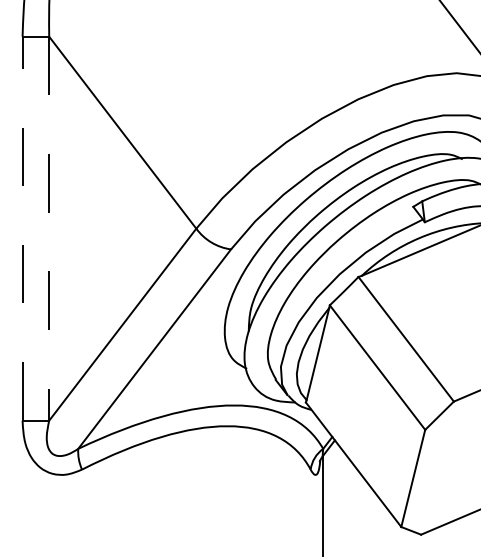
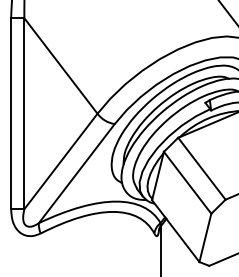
line: (23, 228) -> (11, 113), dashed -> solid
line: (49, 230) -> (24, 114), dashed -> solid

